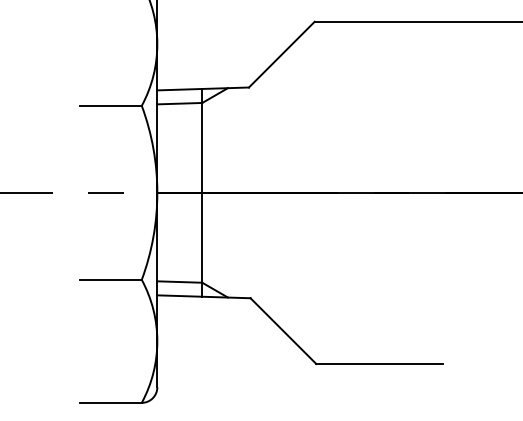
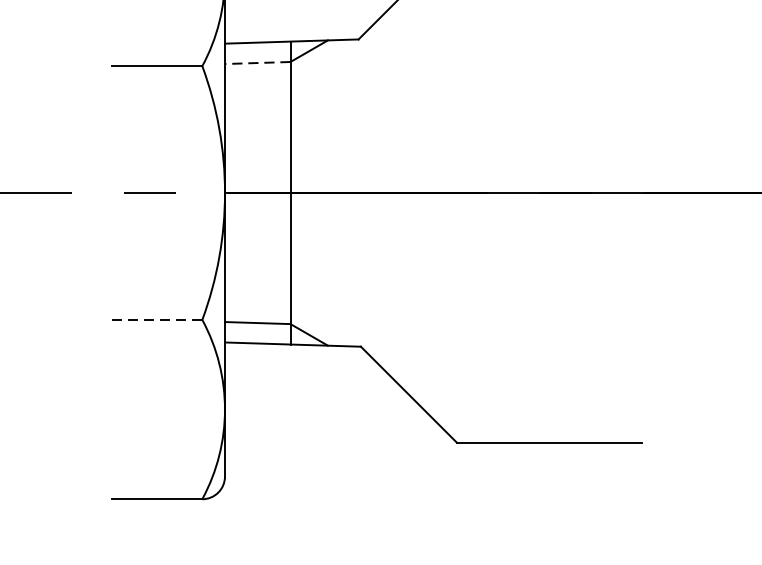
line: (179, 103) -> (257, 62), solid -> dashed
line: (110, 279) -> (156, 319), solid -> dashed

